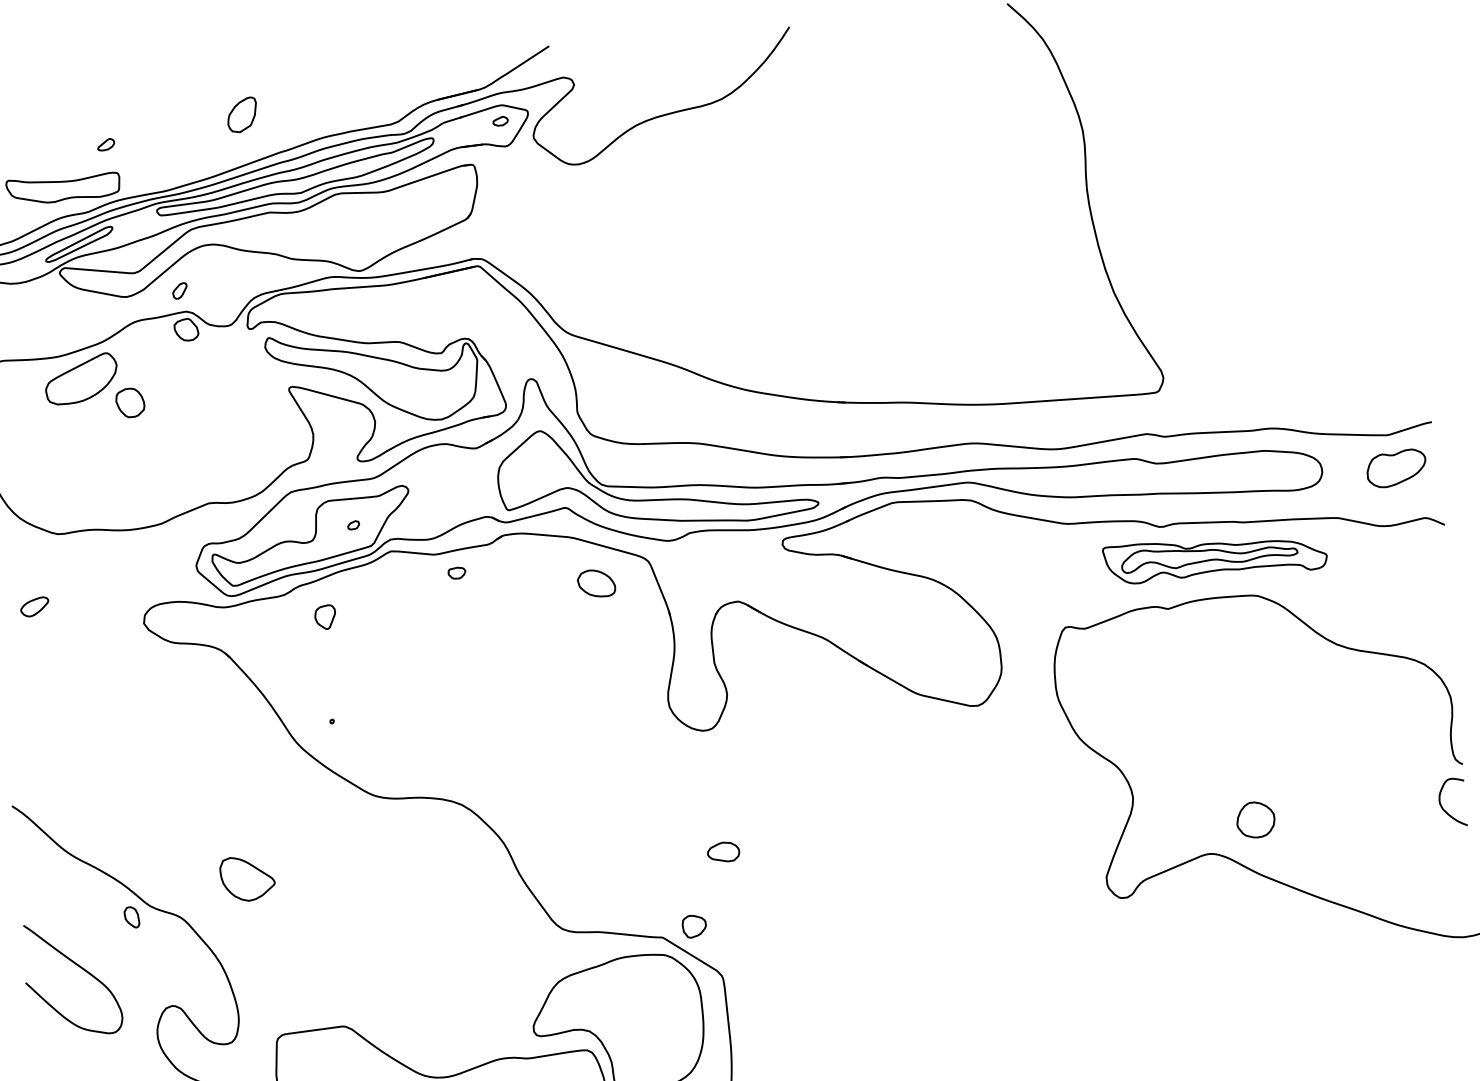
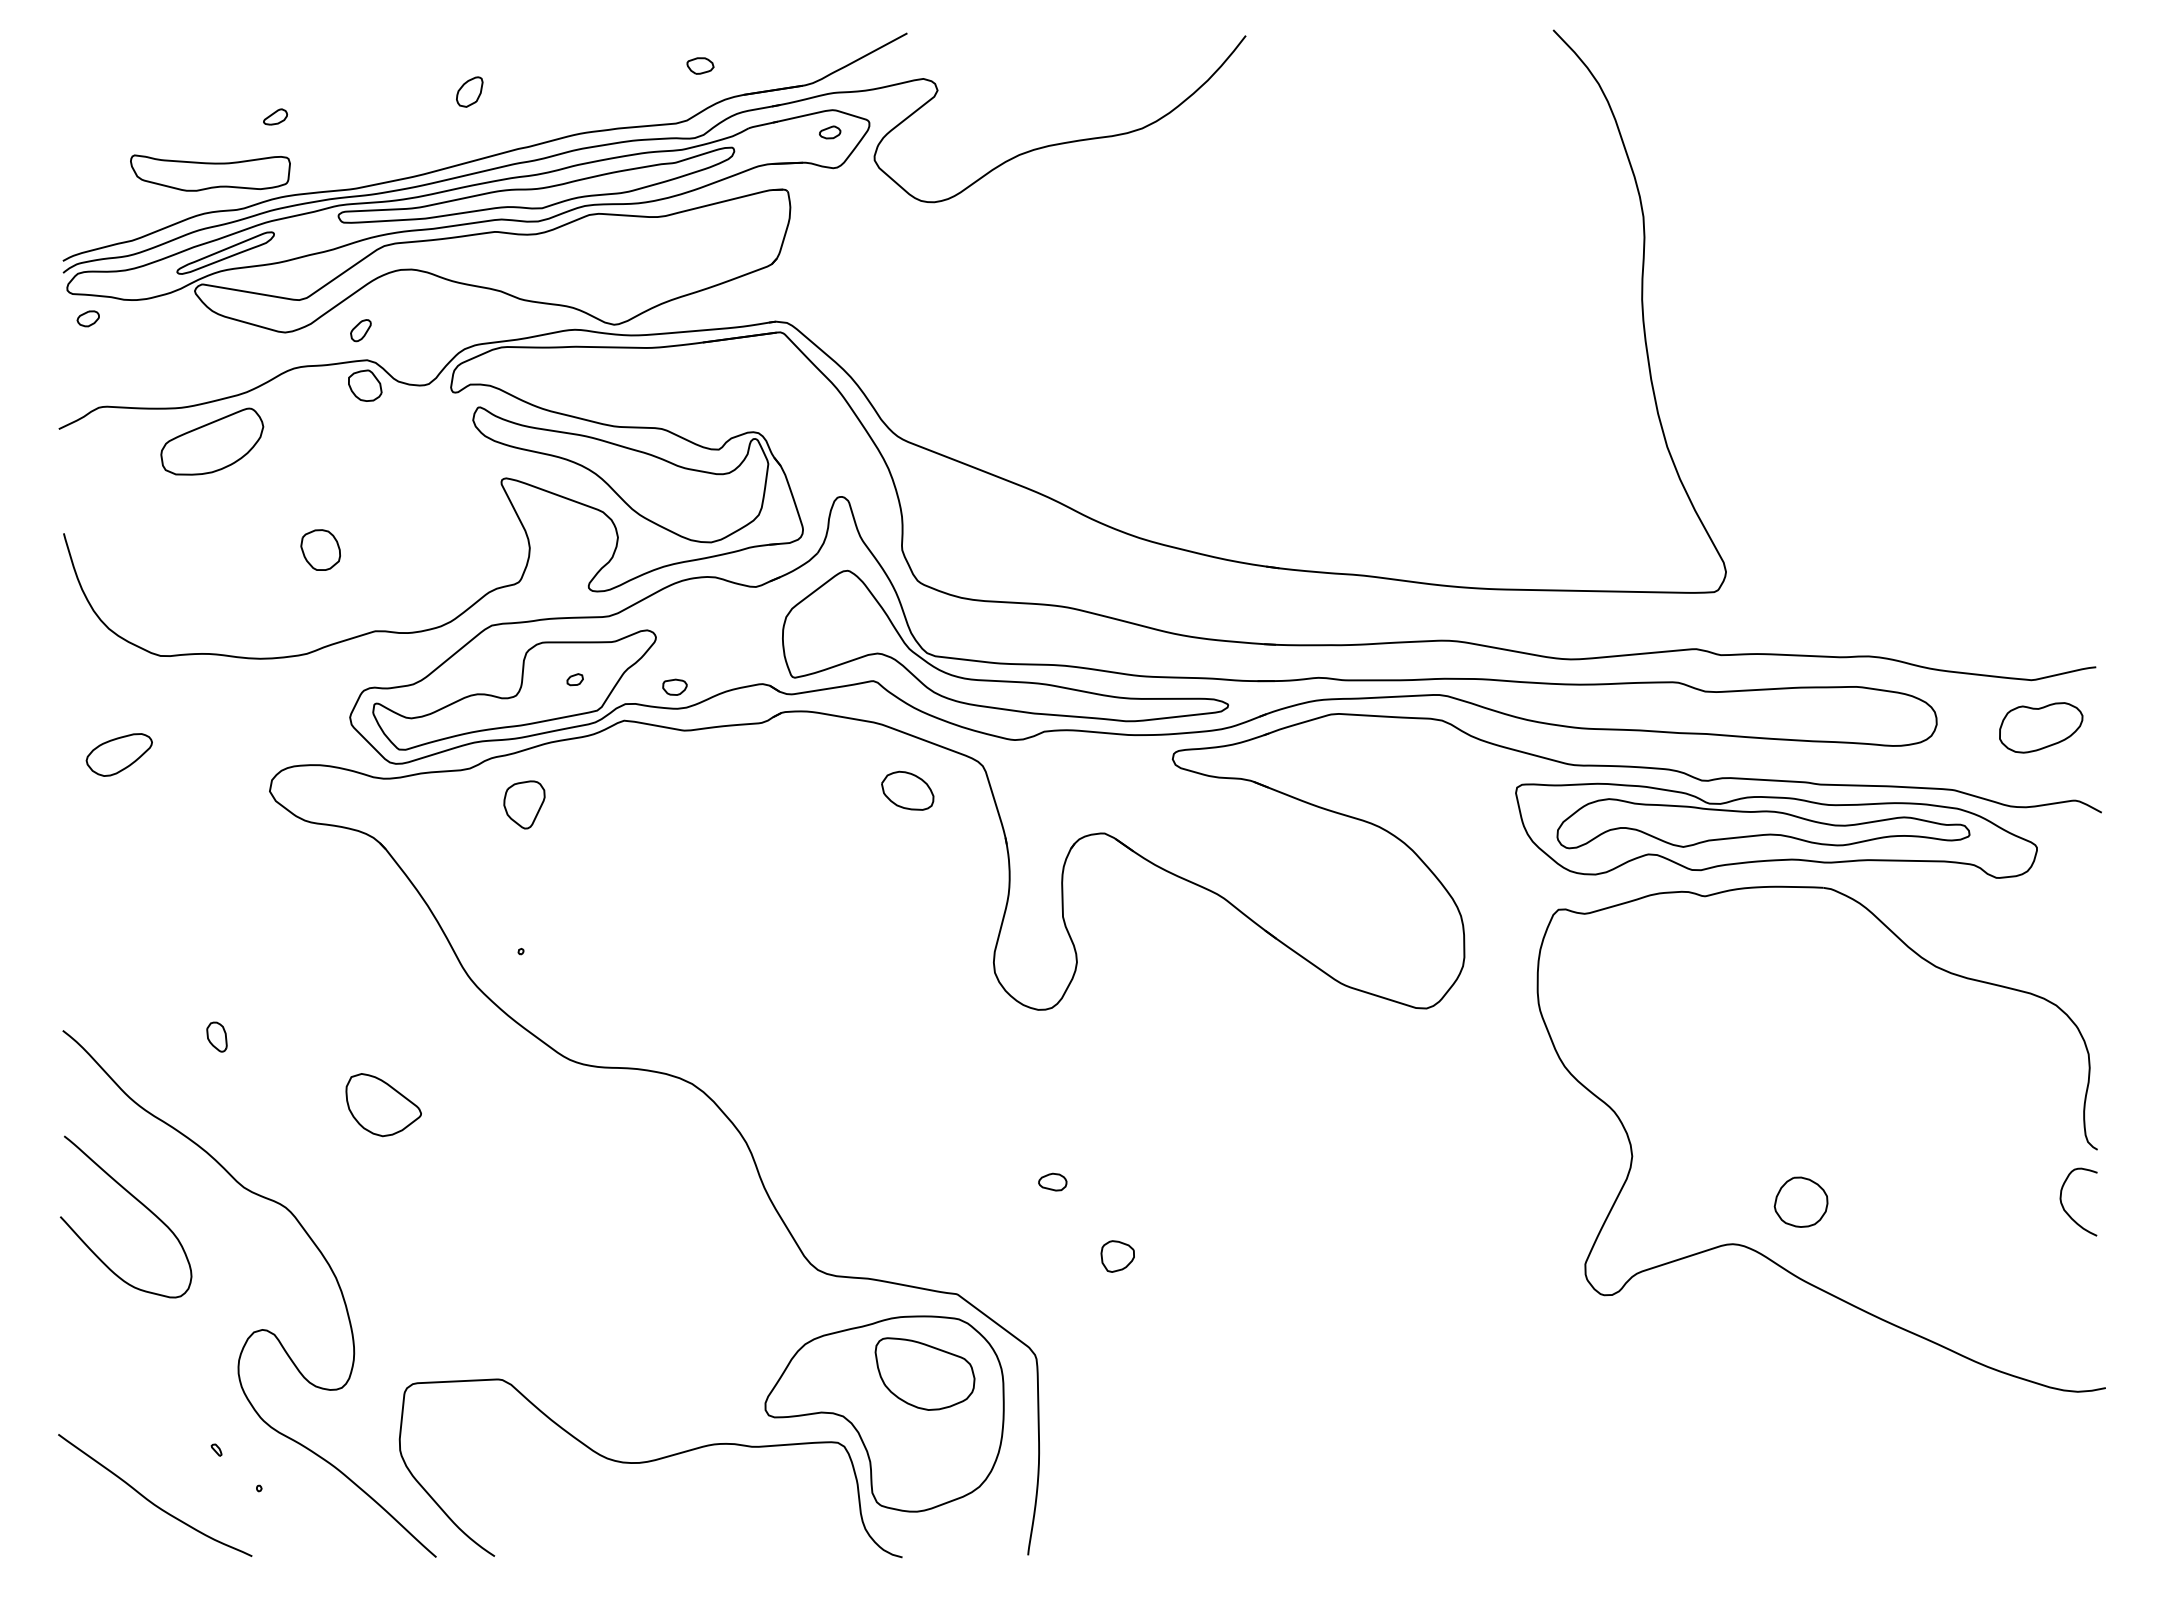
part: (404, 81) -> (700, 65), added
part: (242, 114) -> (469, 91), size x0.62
part: (130, 402) -> (320, 549), moved
part: (1215, 557) -> (1776, 830), size x1.67
part: (456, 572) -> (674, 686), moved
part: (34, 606) -> (118, 754), size x1.67
part: (325, 617) -> (524, 804), size x1.43
part: (723, 851) -> (1052, 1181), size x0.62
part: (247, 879) -> (383, 1105), moved
part: (131, 917) -> (216, 1036), moved
part: (694, 926) -> (1117, 1256), moved
curve: (79, 967) -> (137, 1201), moved
part: (644, 995) -> (924, 1373), added

